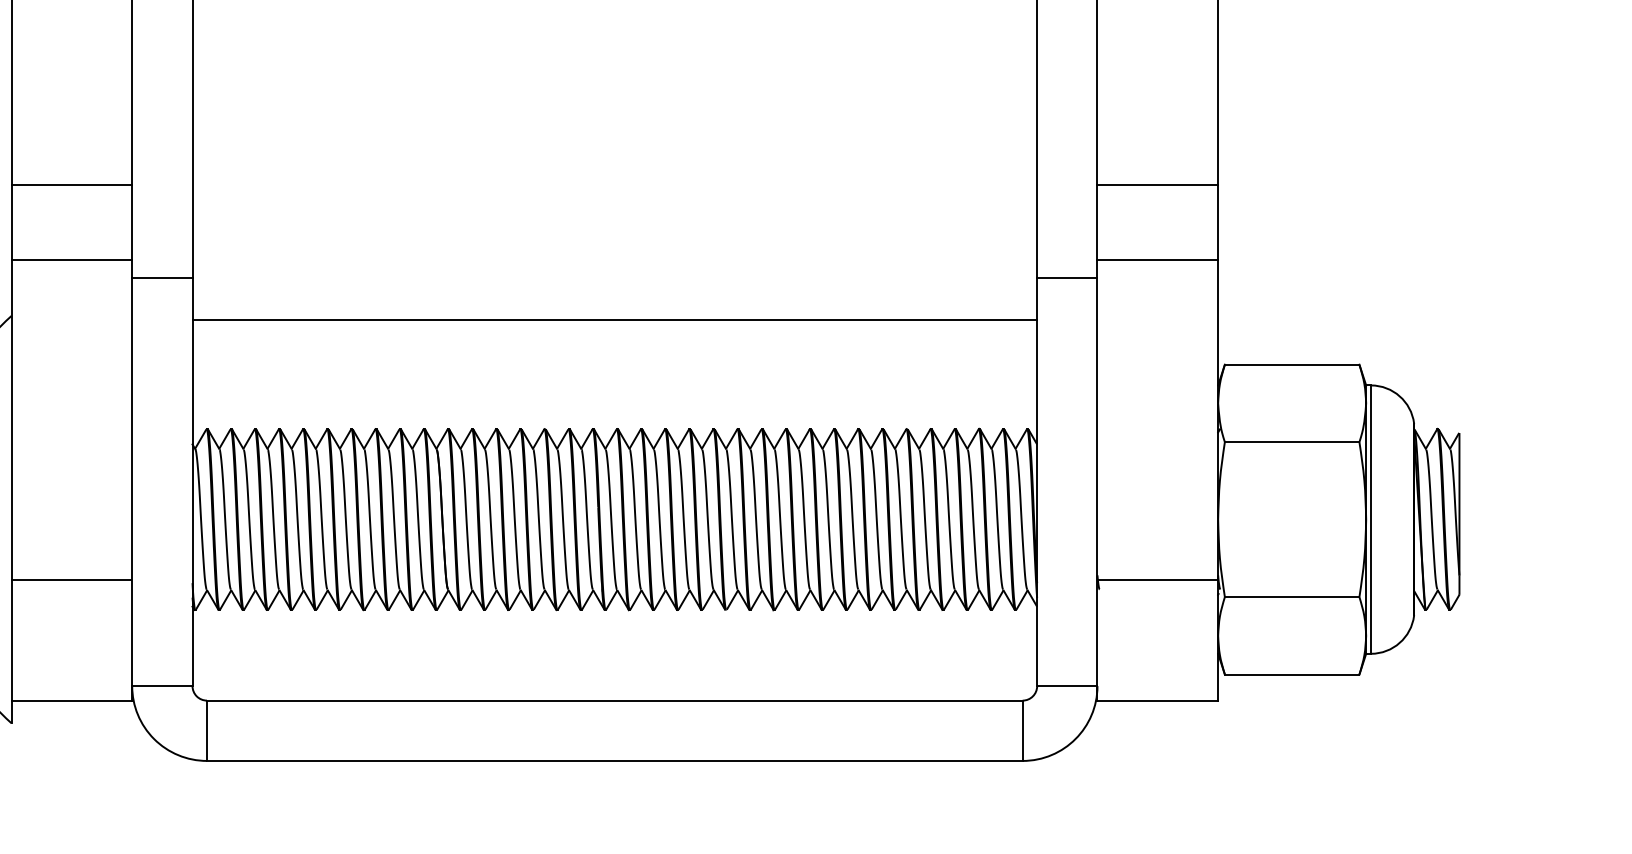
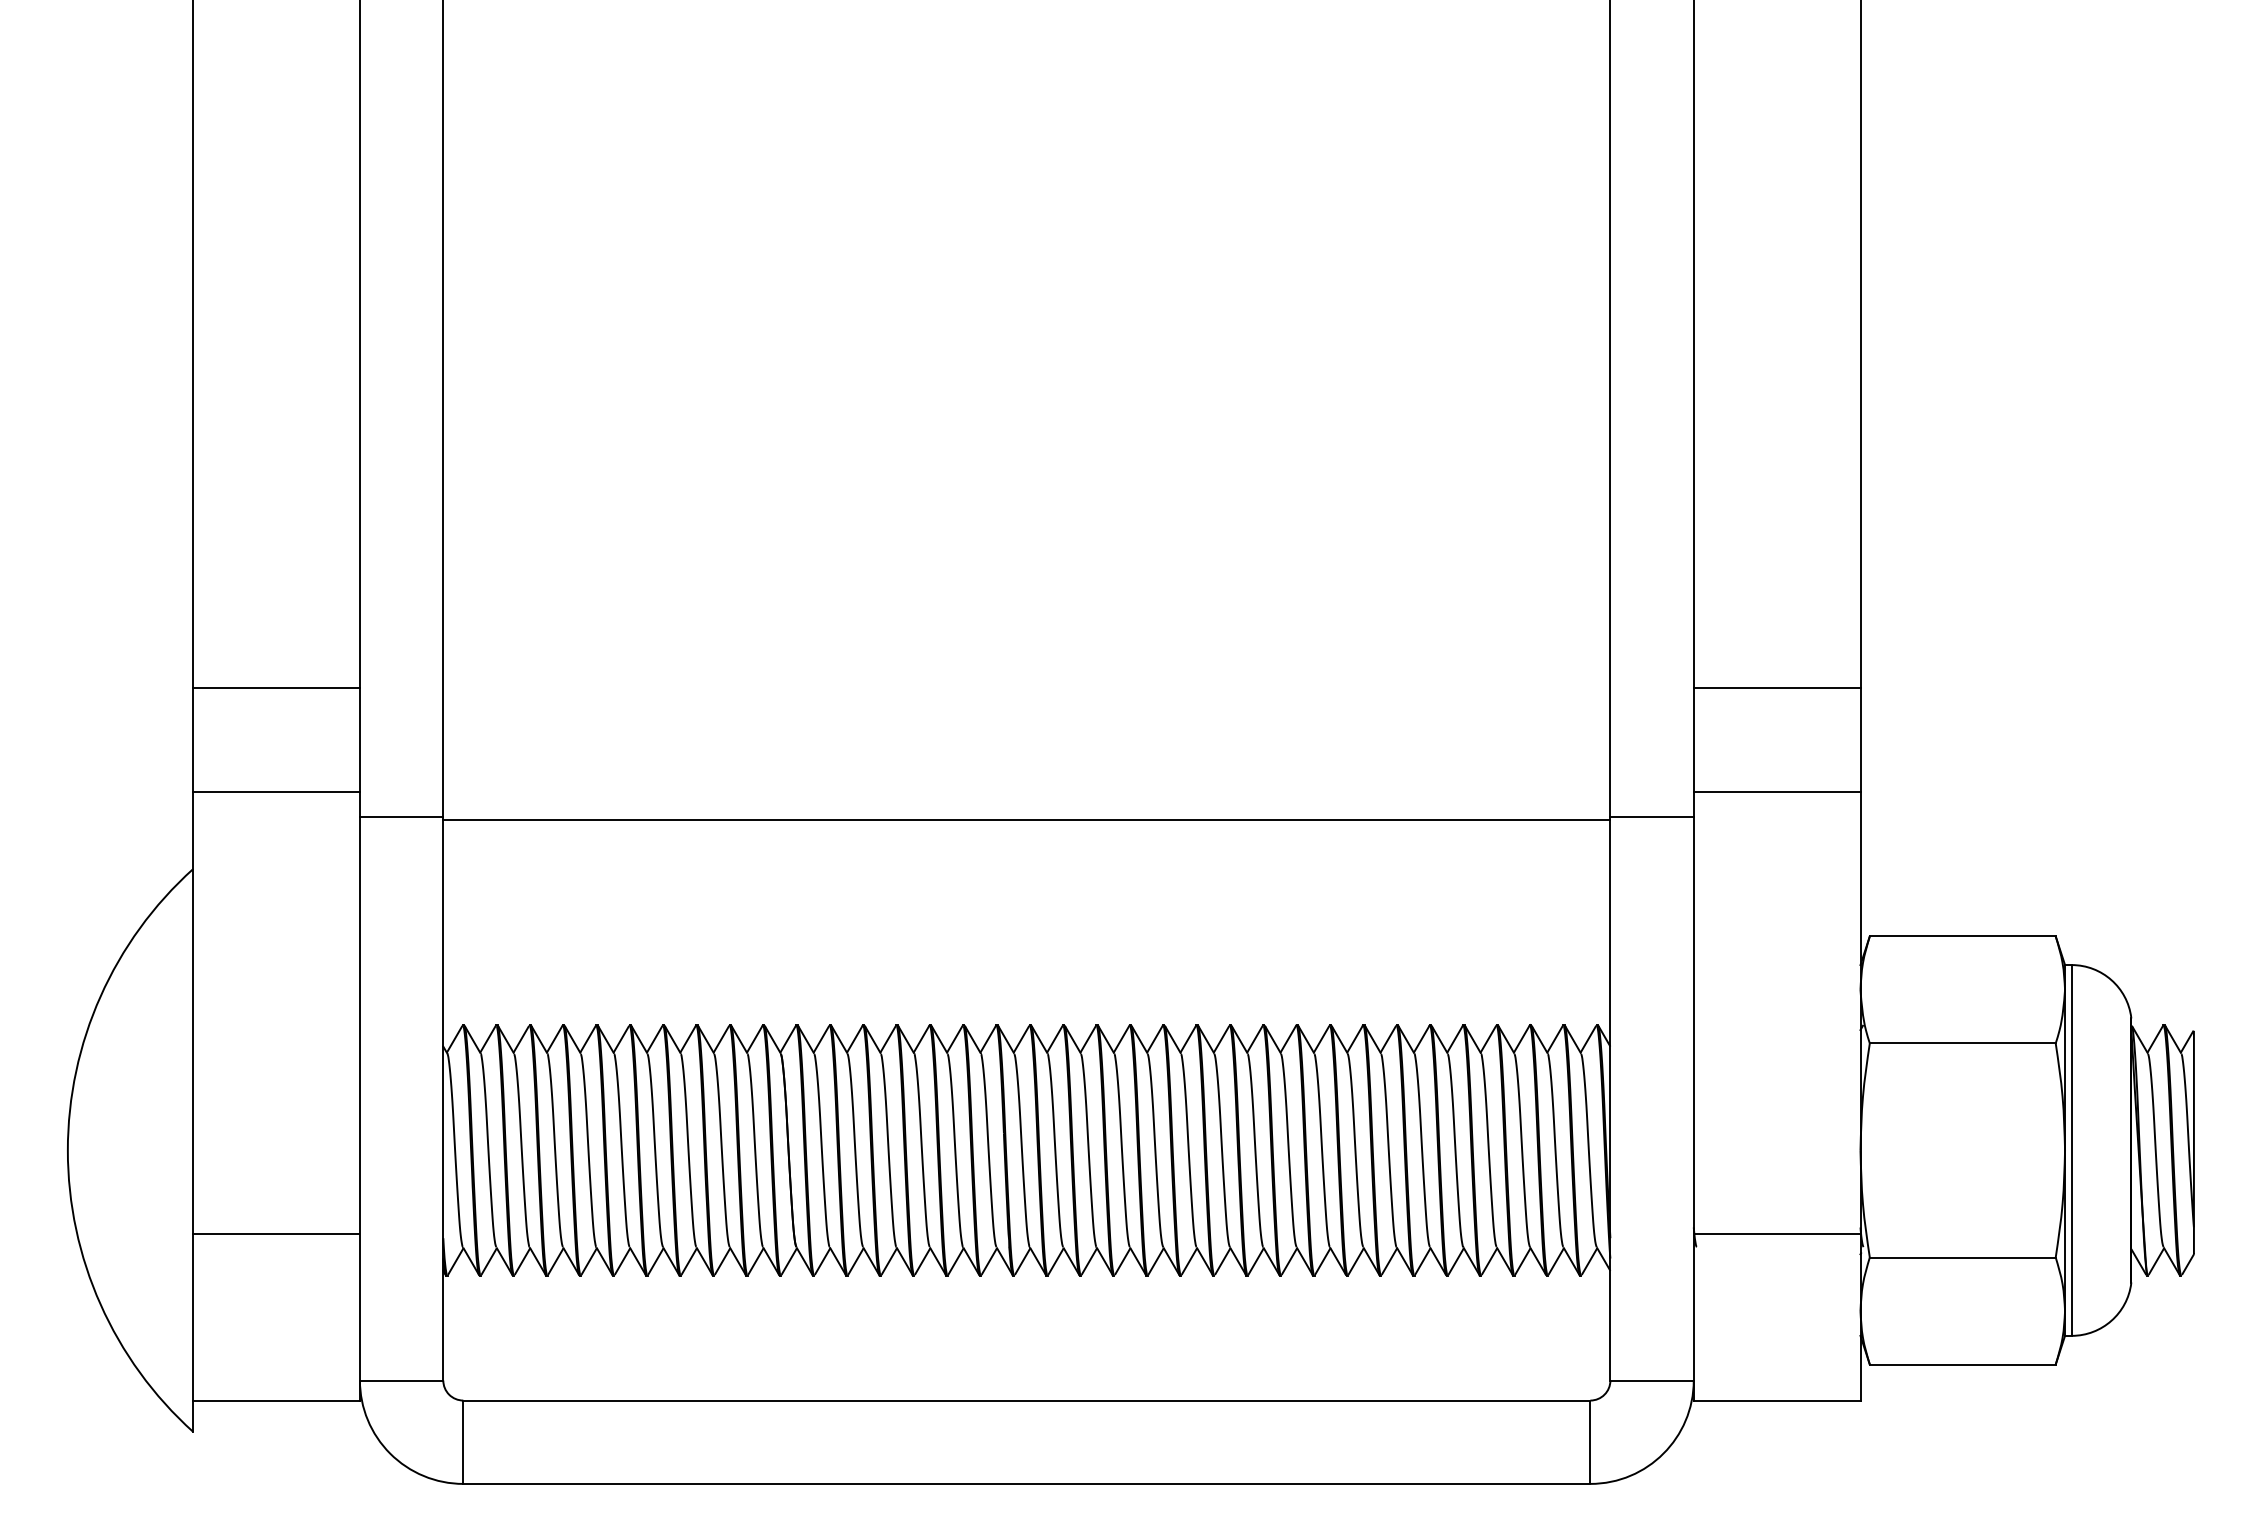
line: (614, 319) -> (1026, 820), moved

